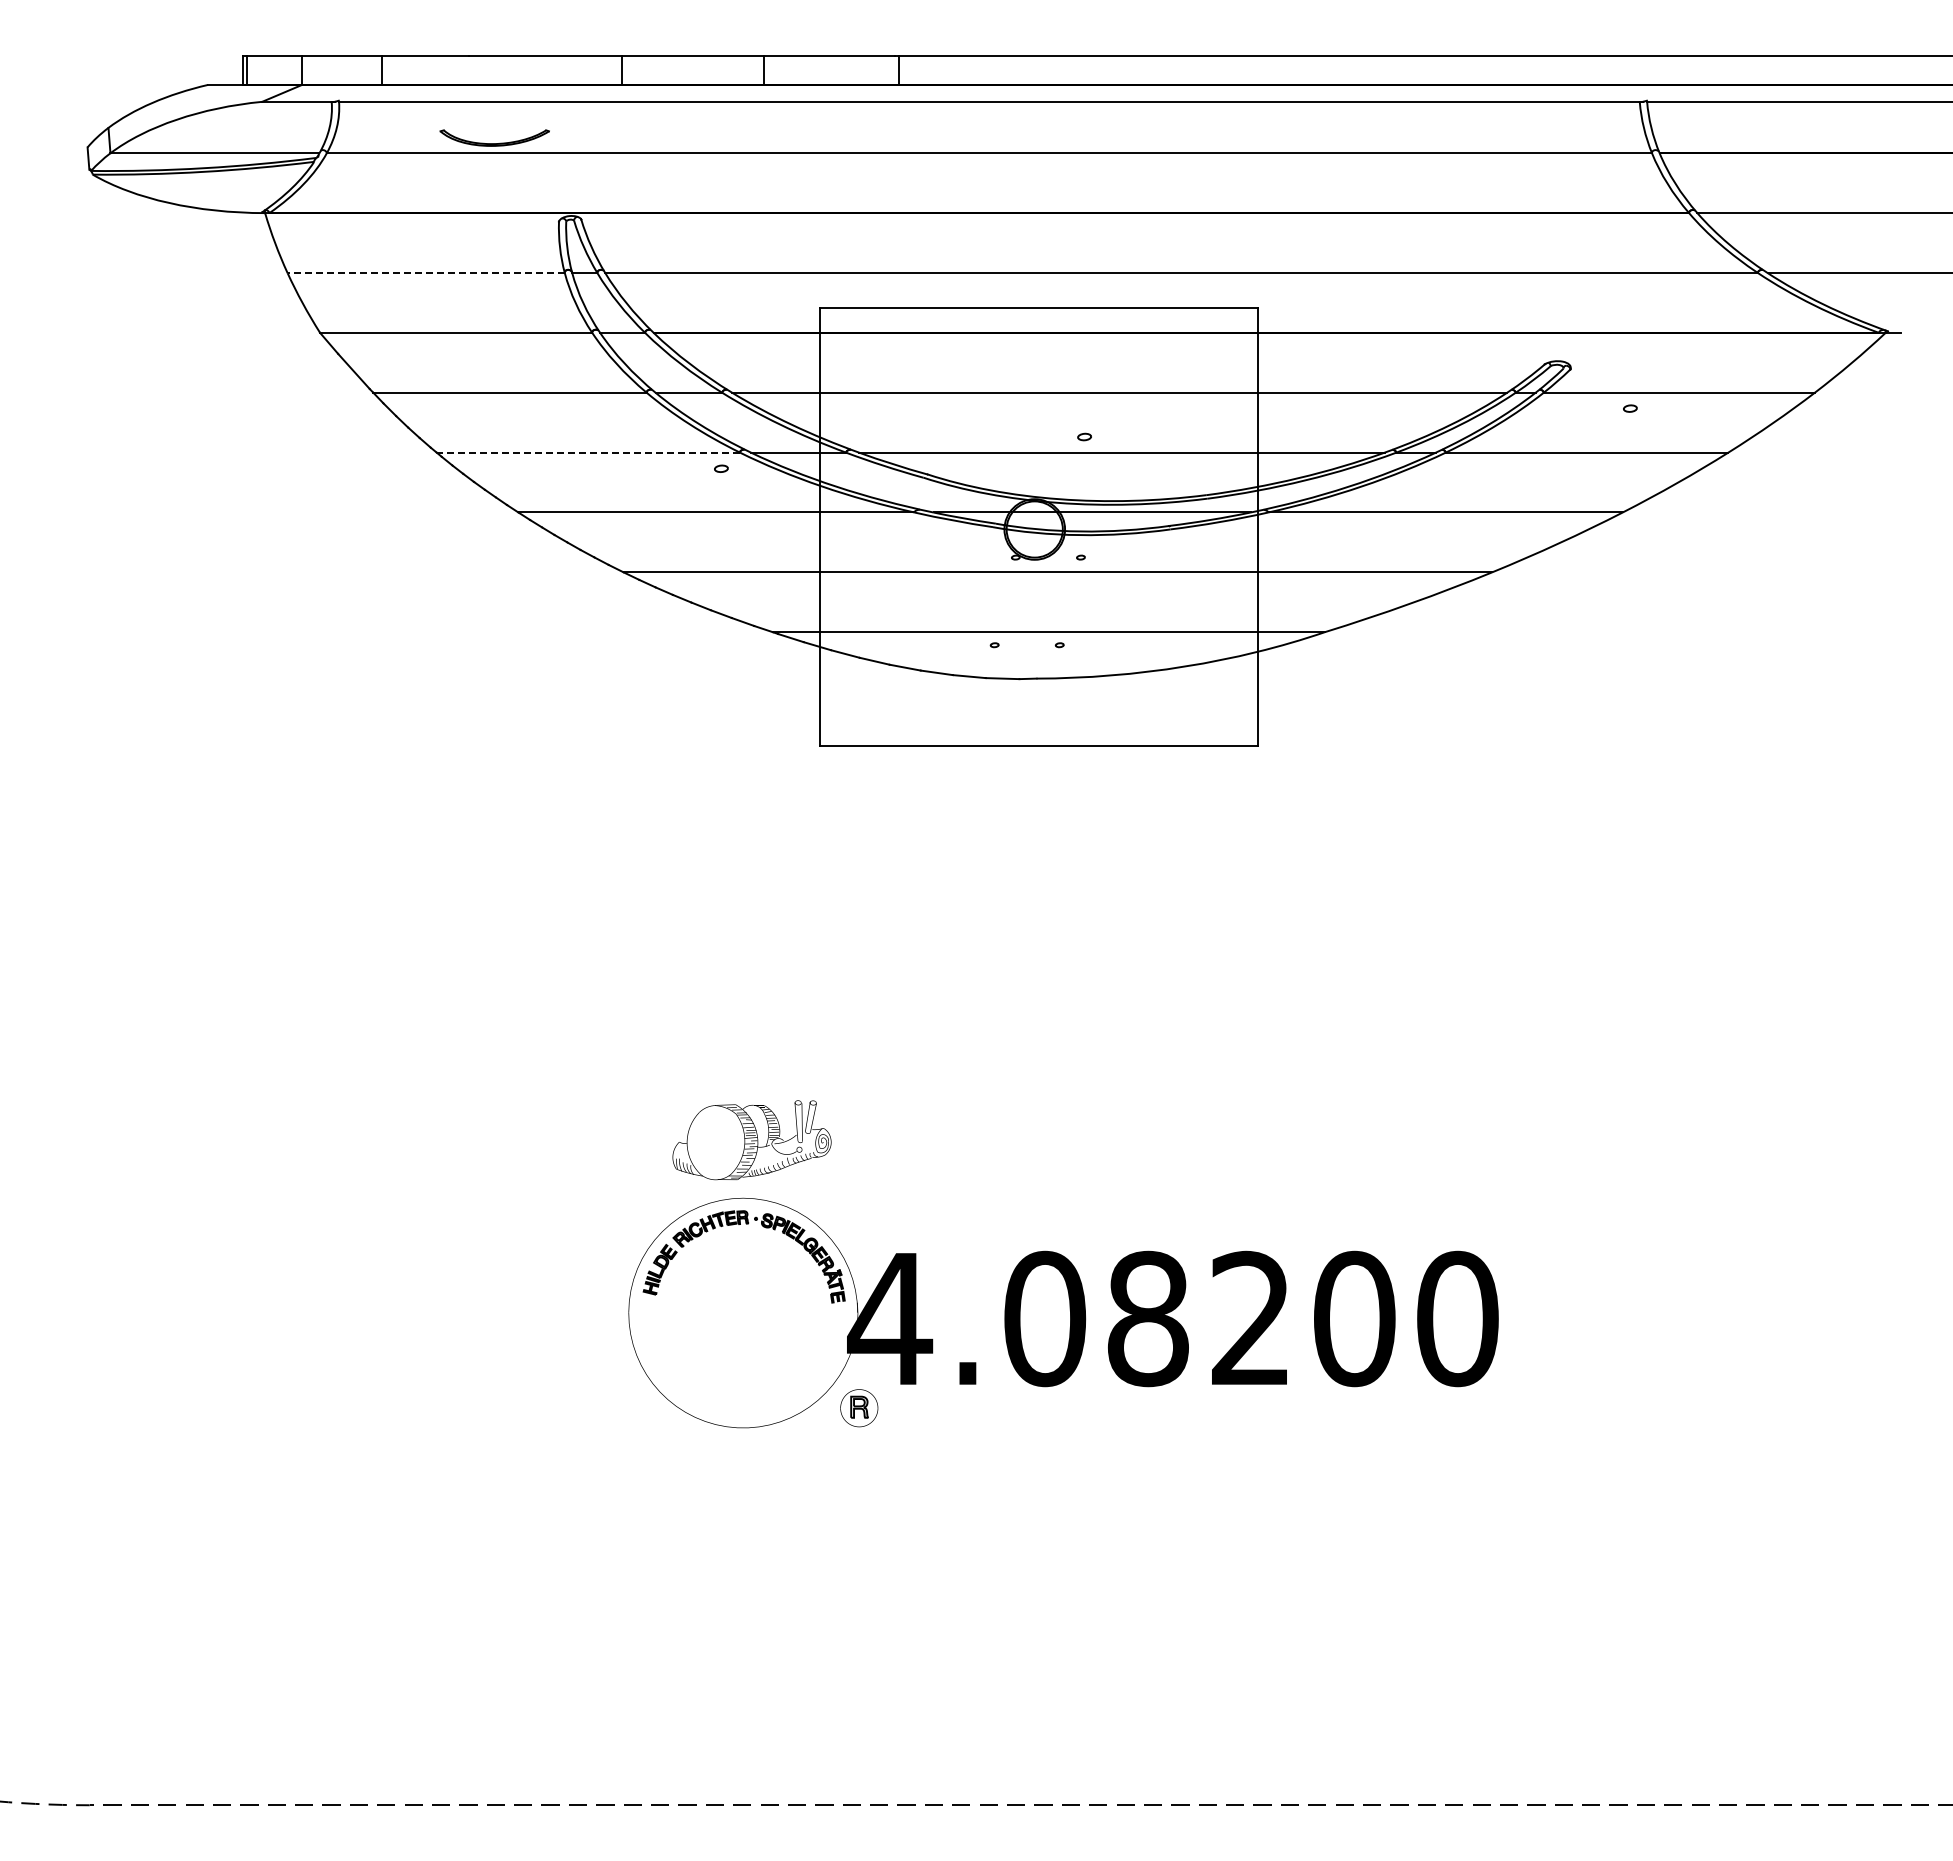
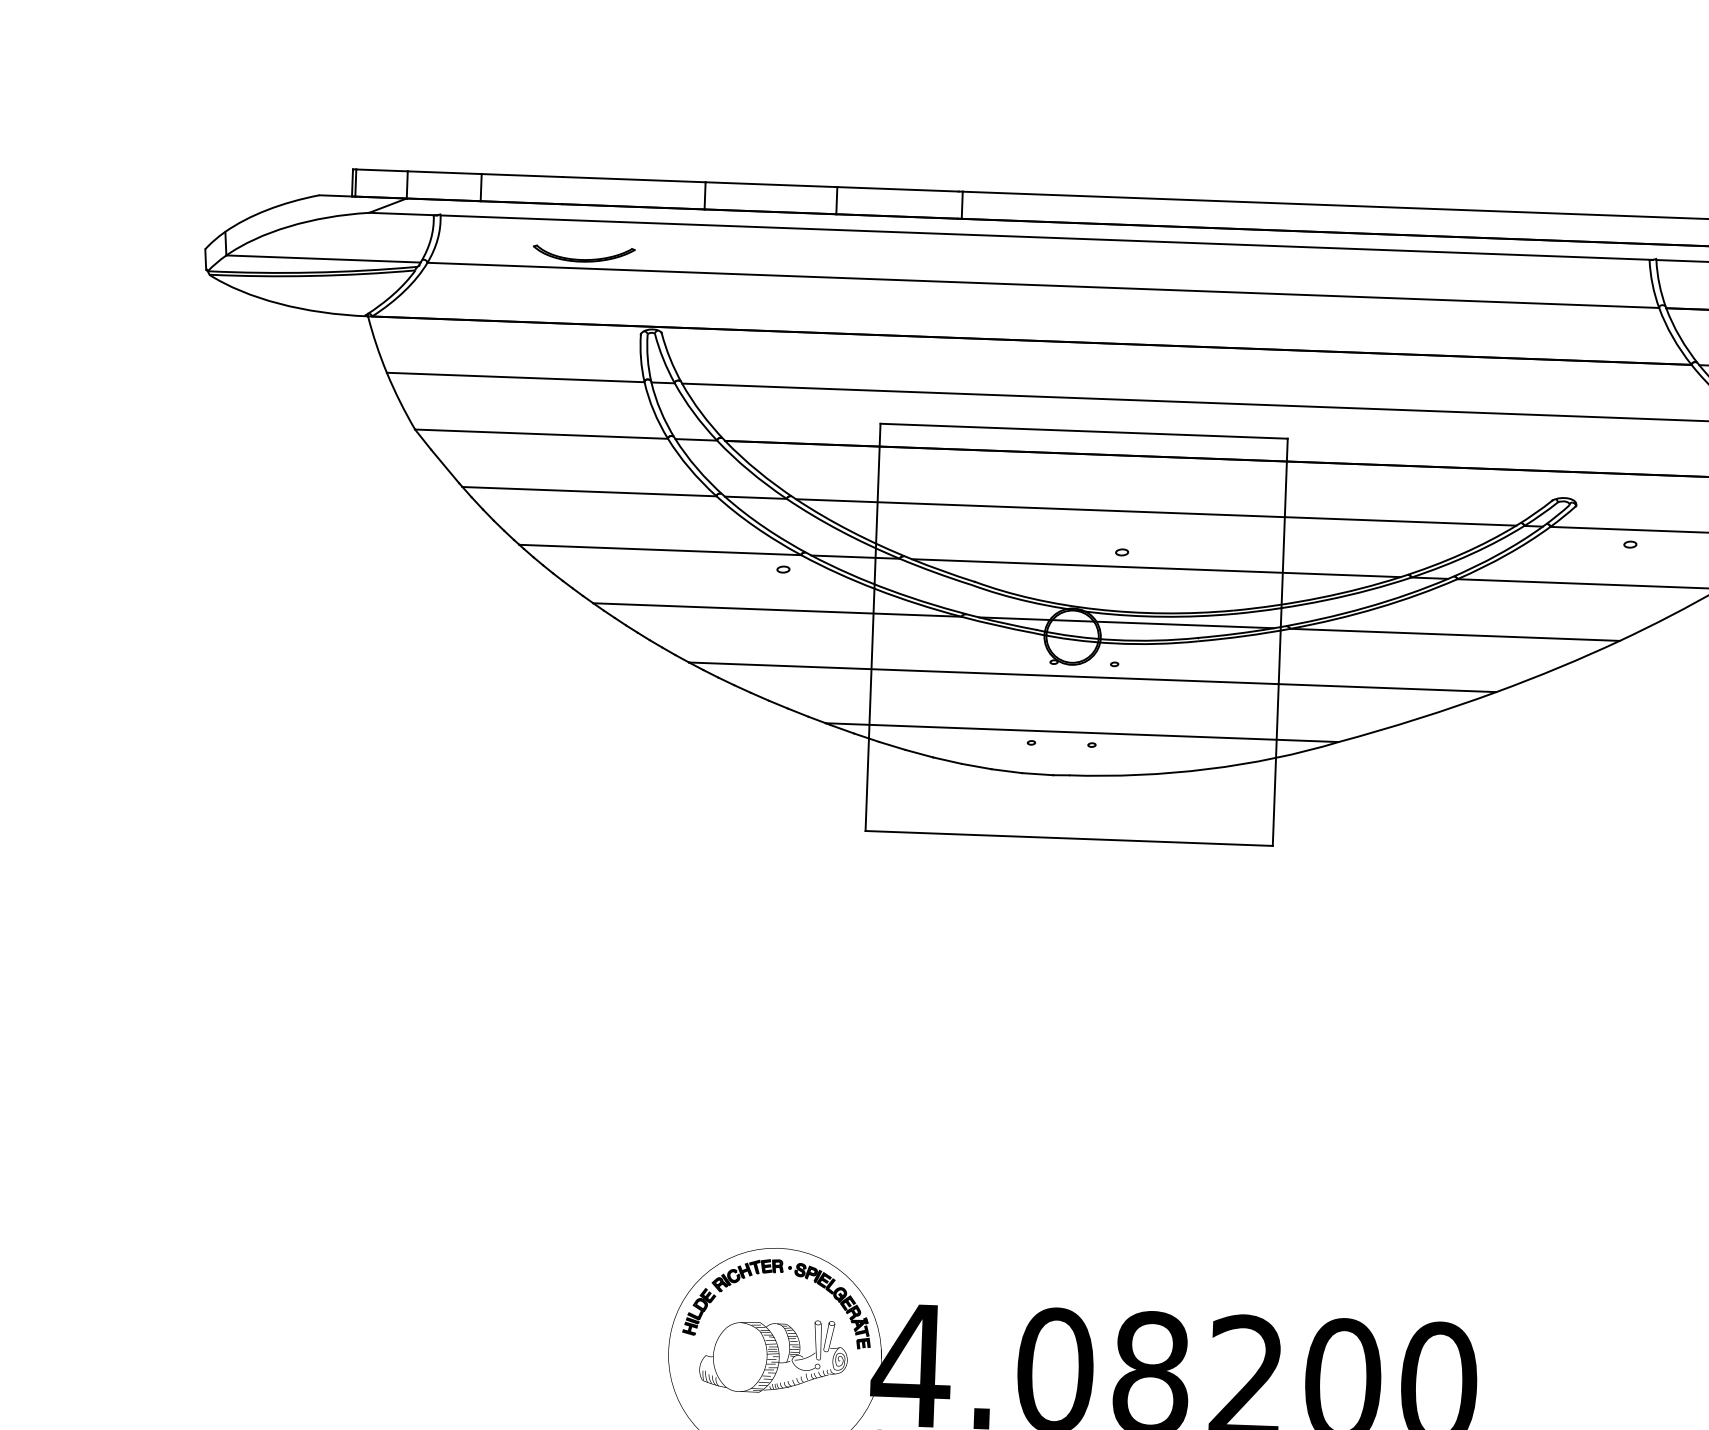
line: (426, 272) -> (516, 377), dashed -> solid
line: (588, 452) -> (660, 549), dashed -> solid
part: (751, 1140) -> (773, 1356), moved

